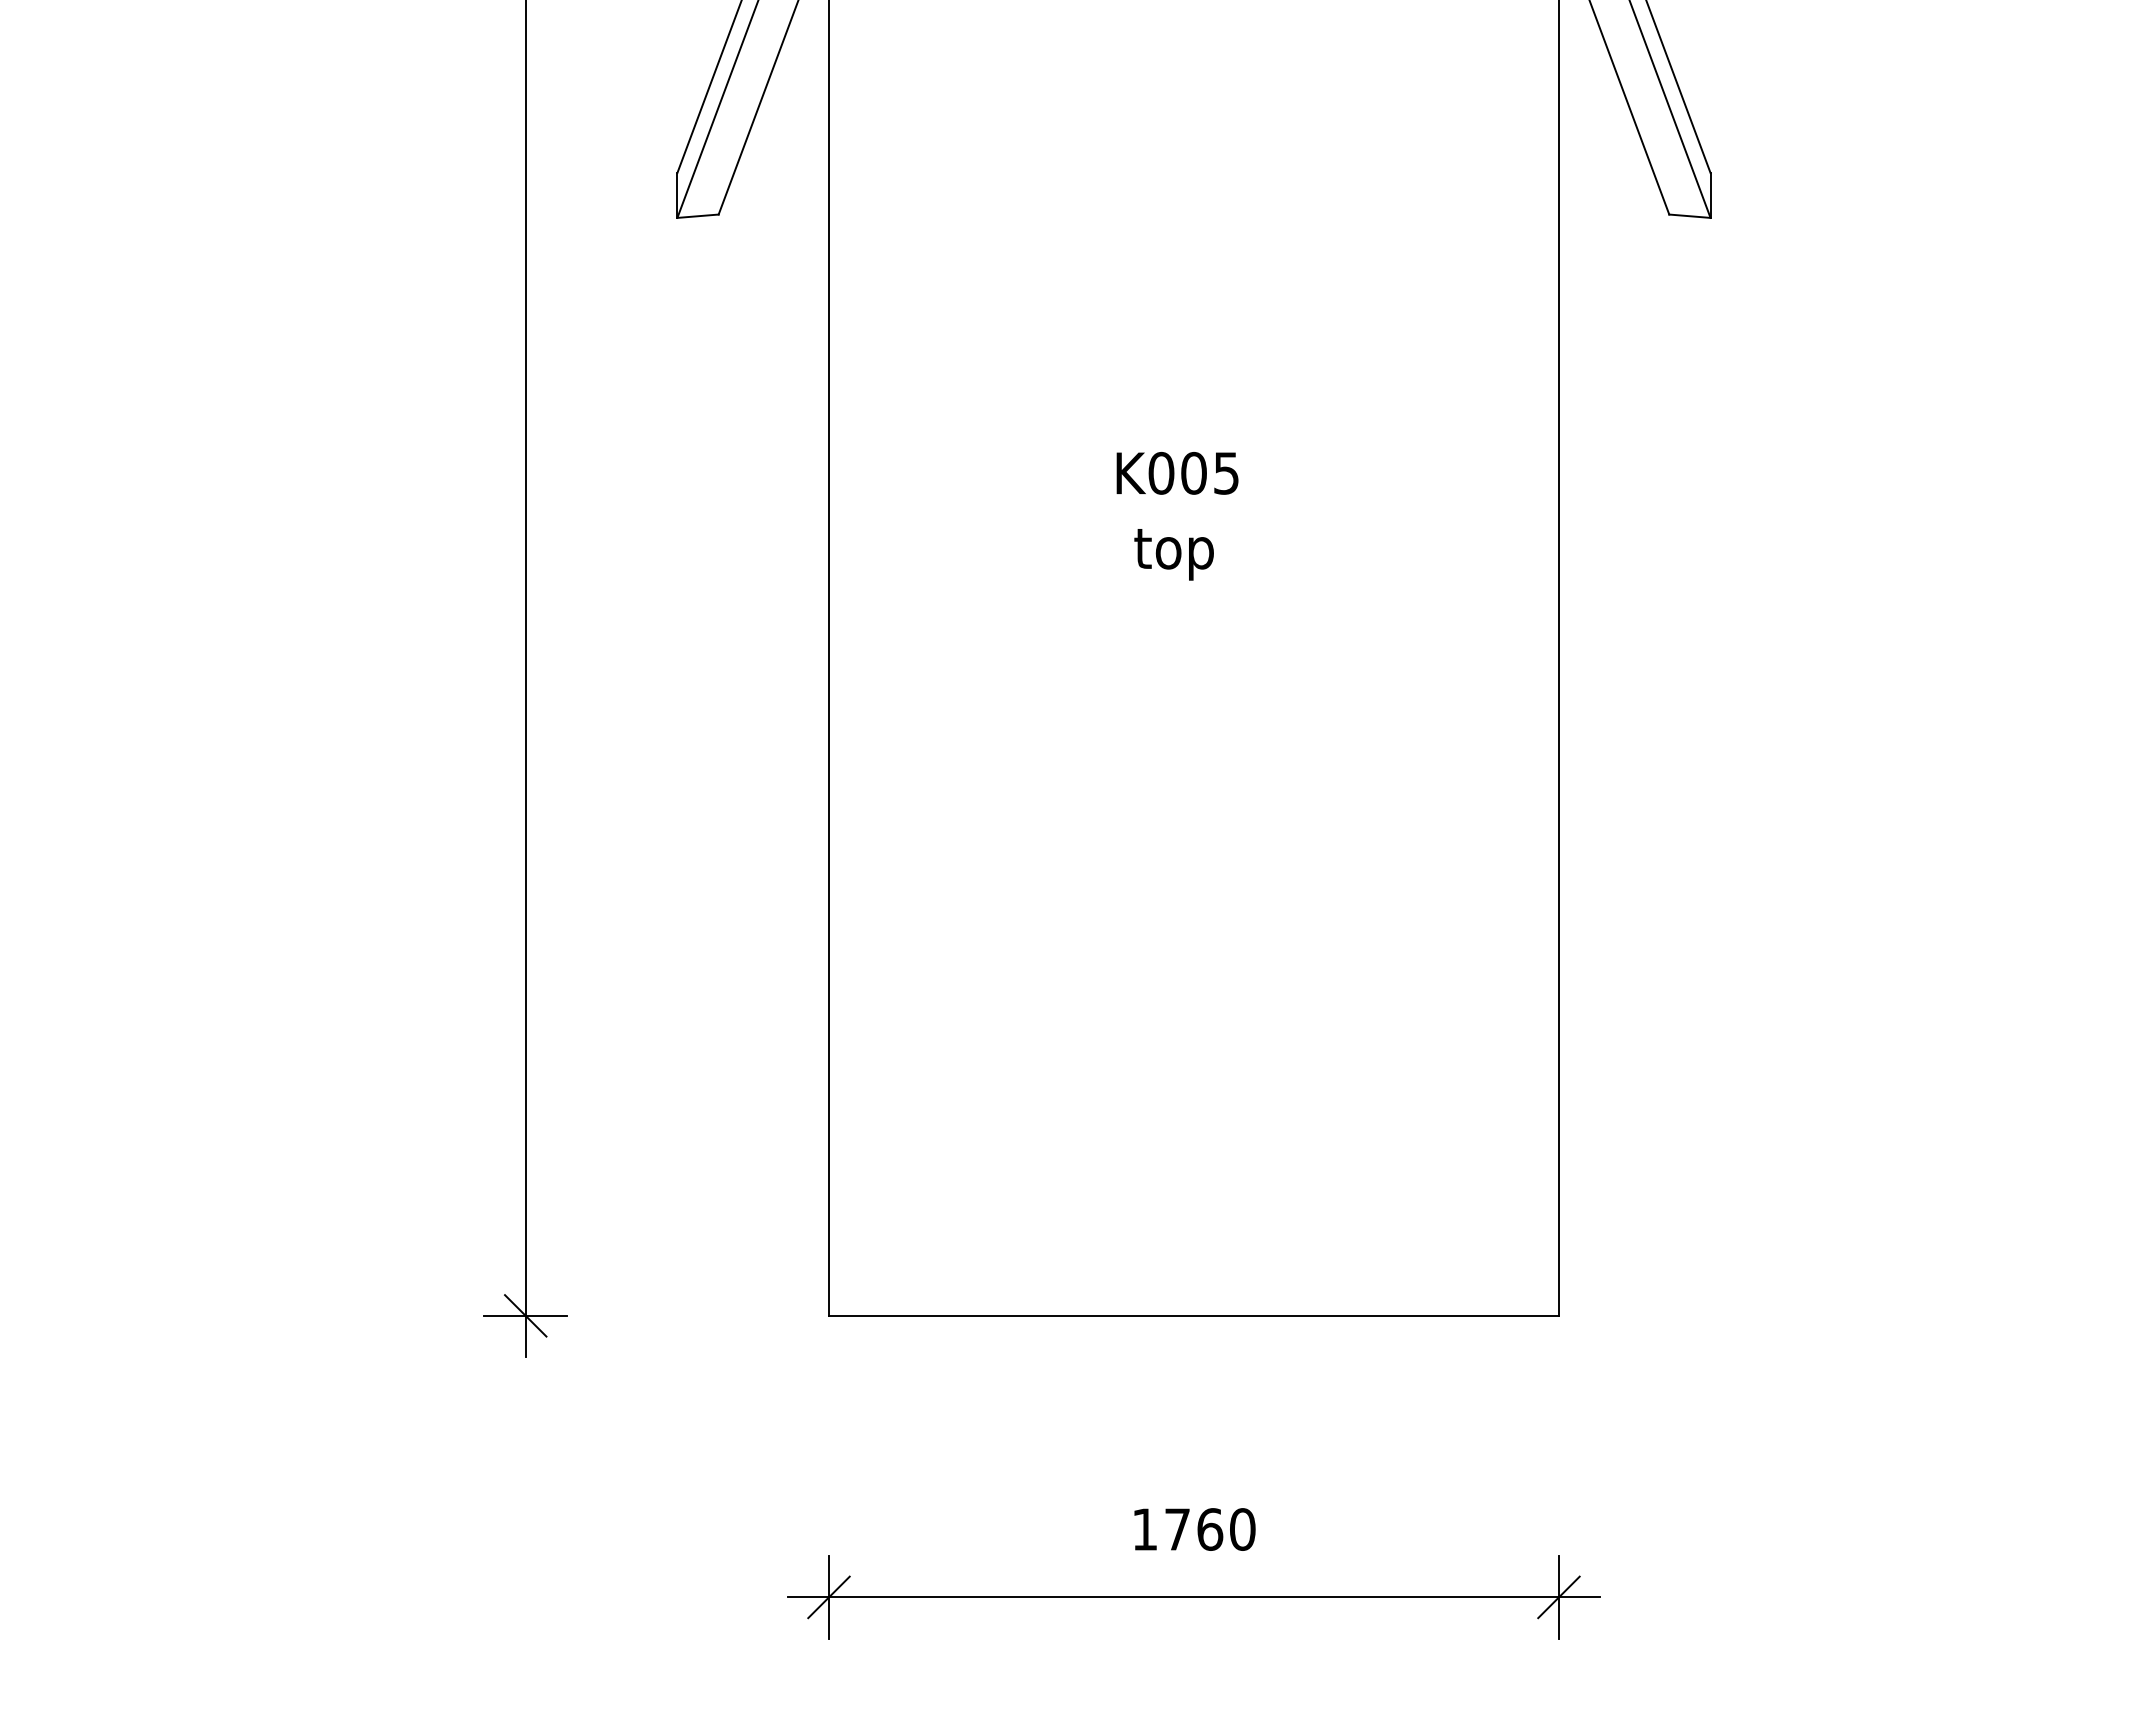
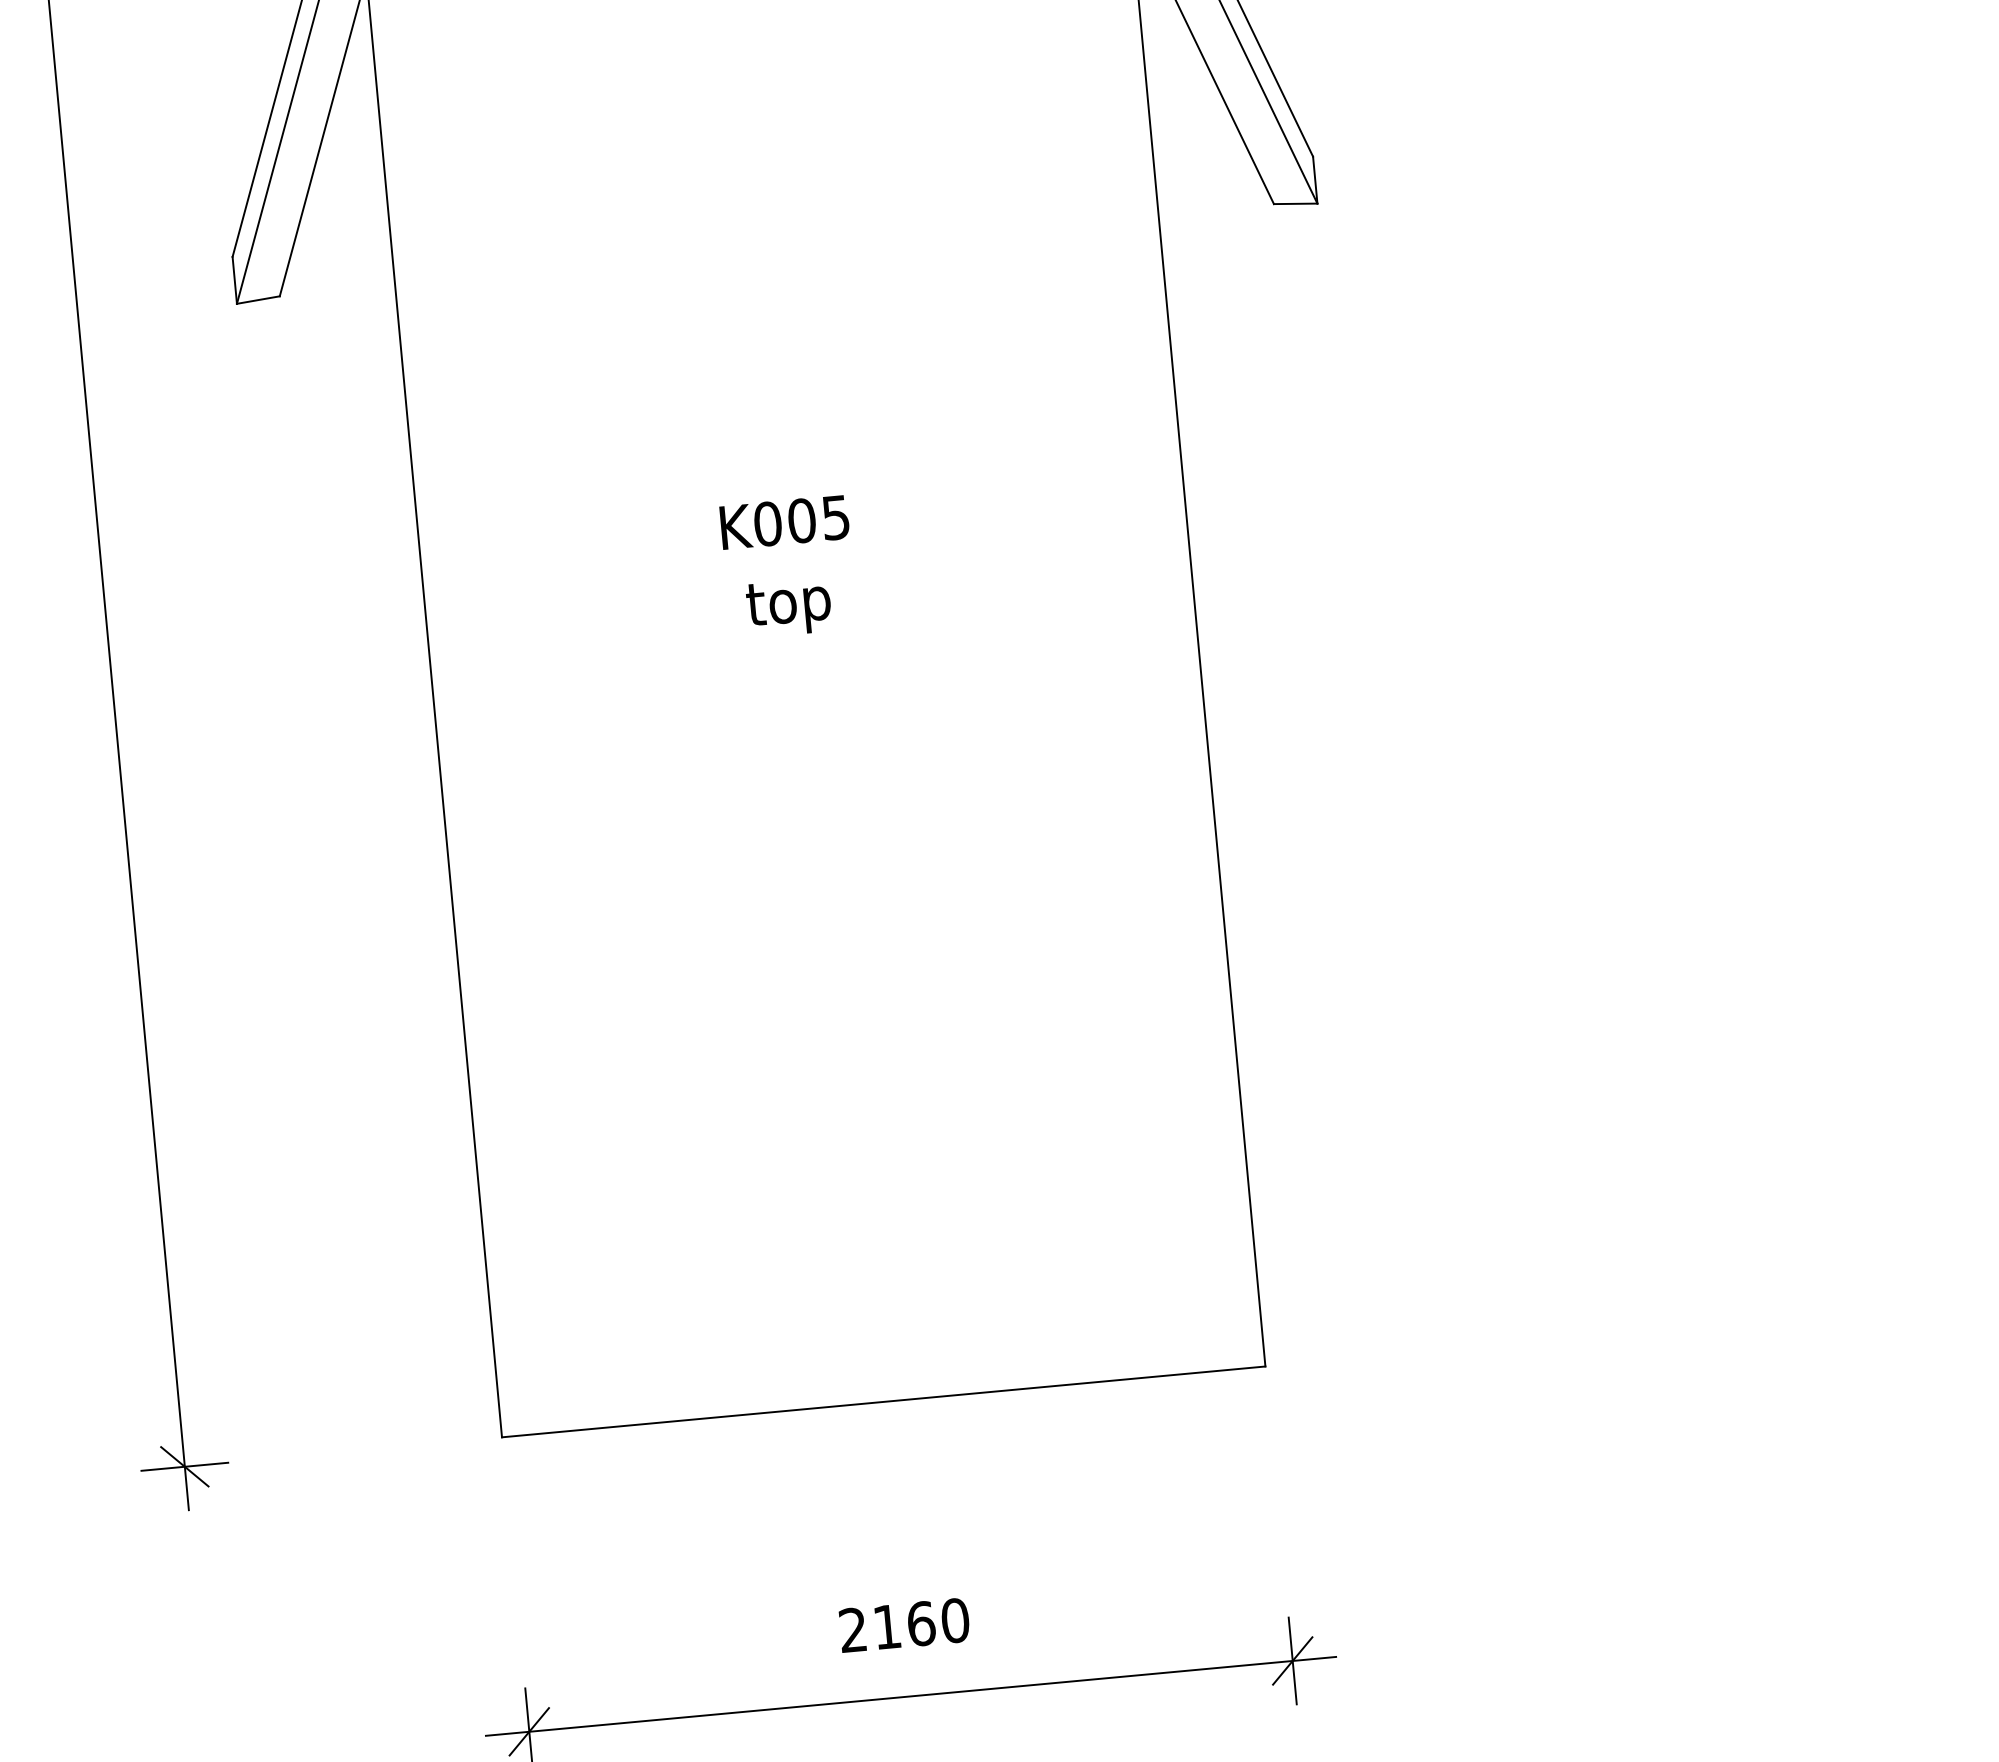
text: (1160, 1529) -> (869, 1628), 1760 -> 2160

